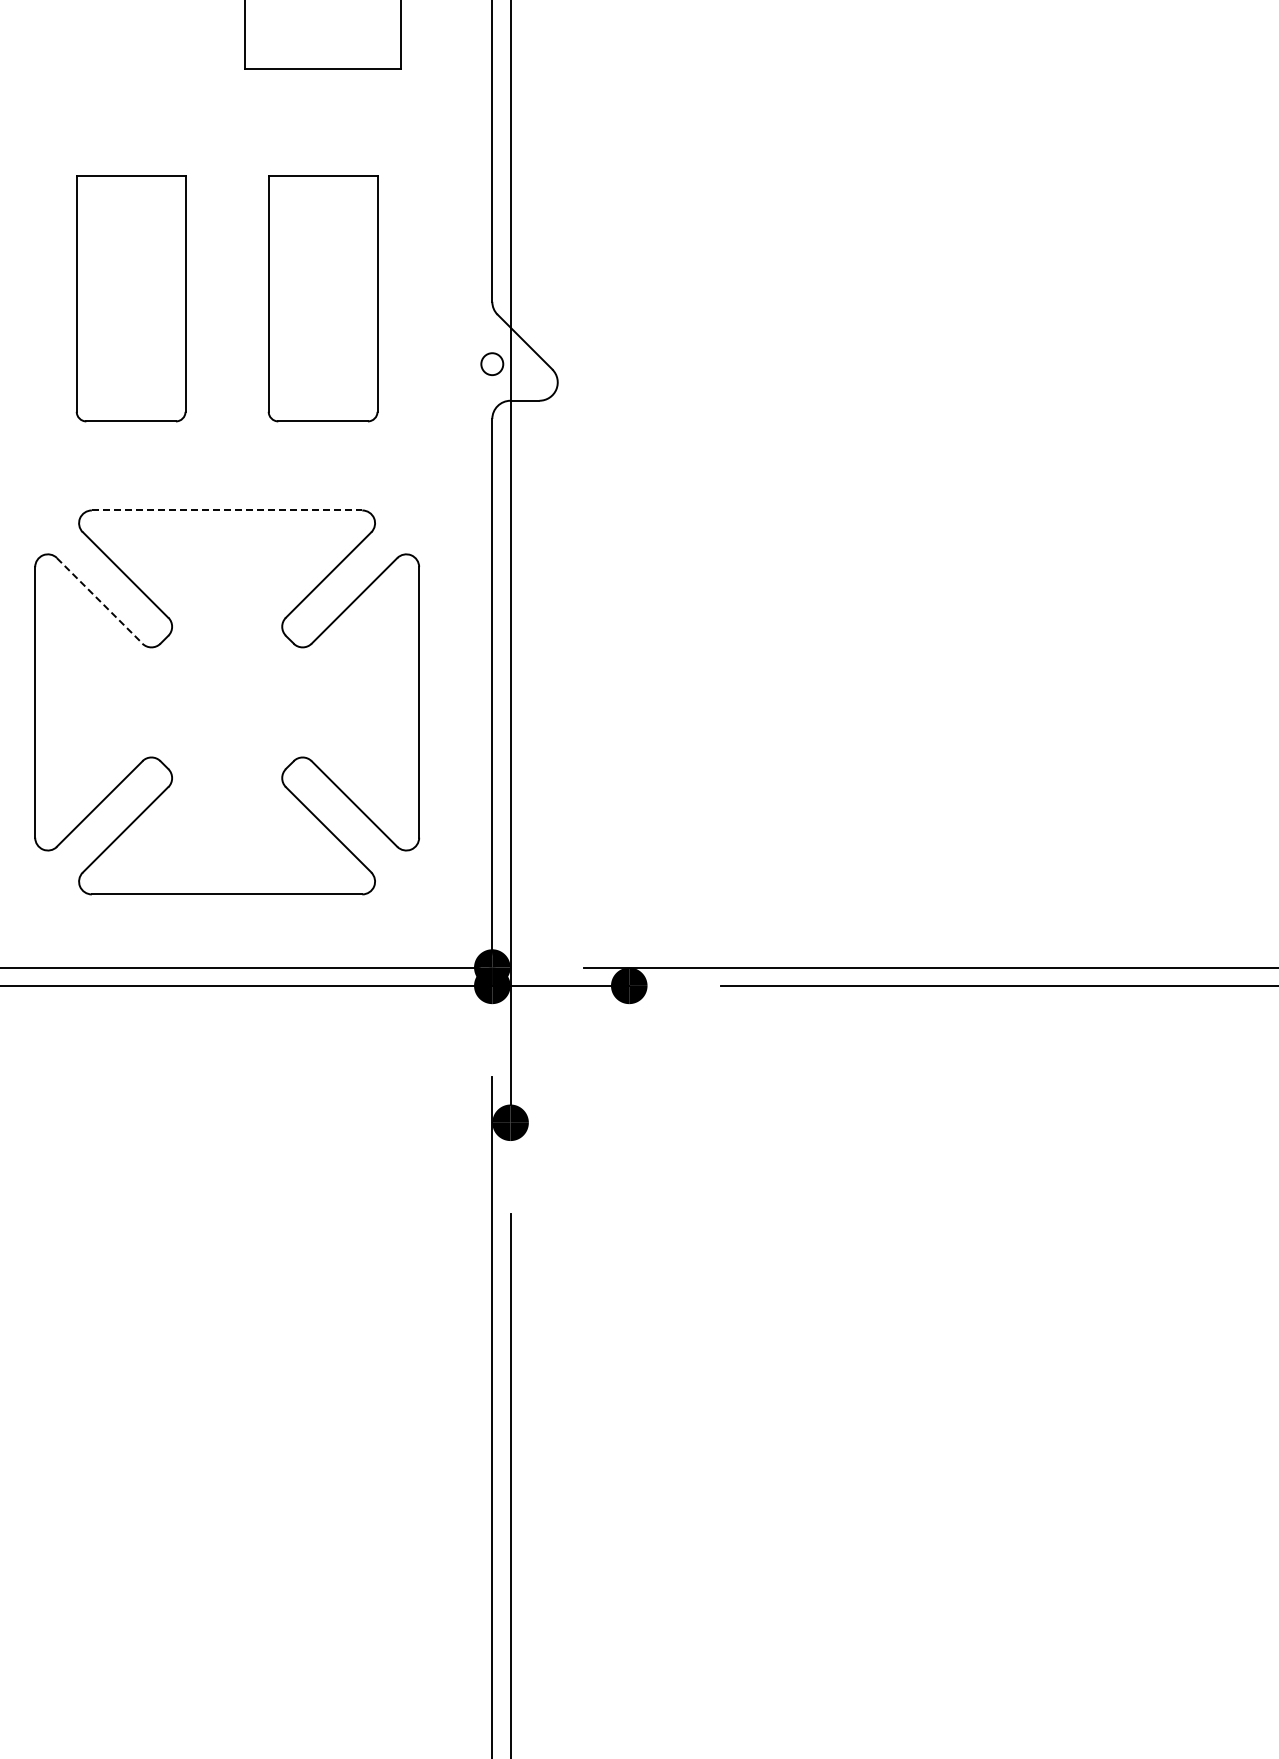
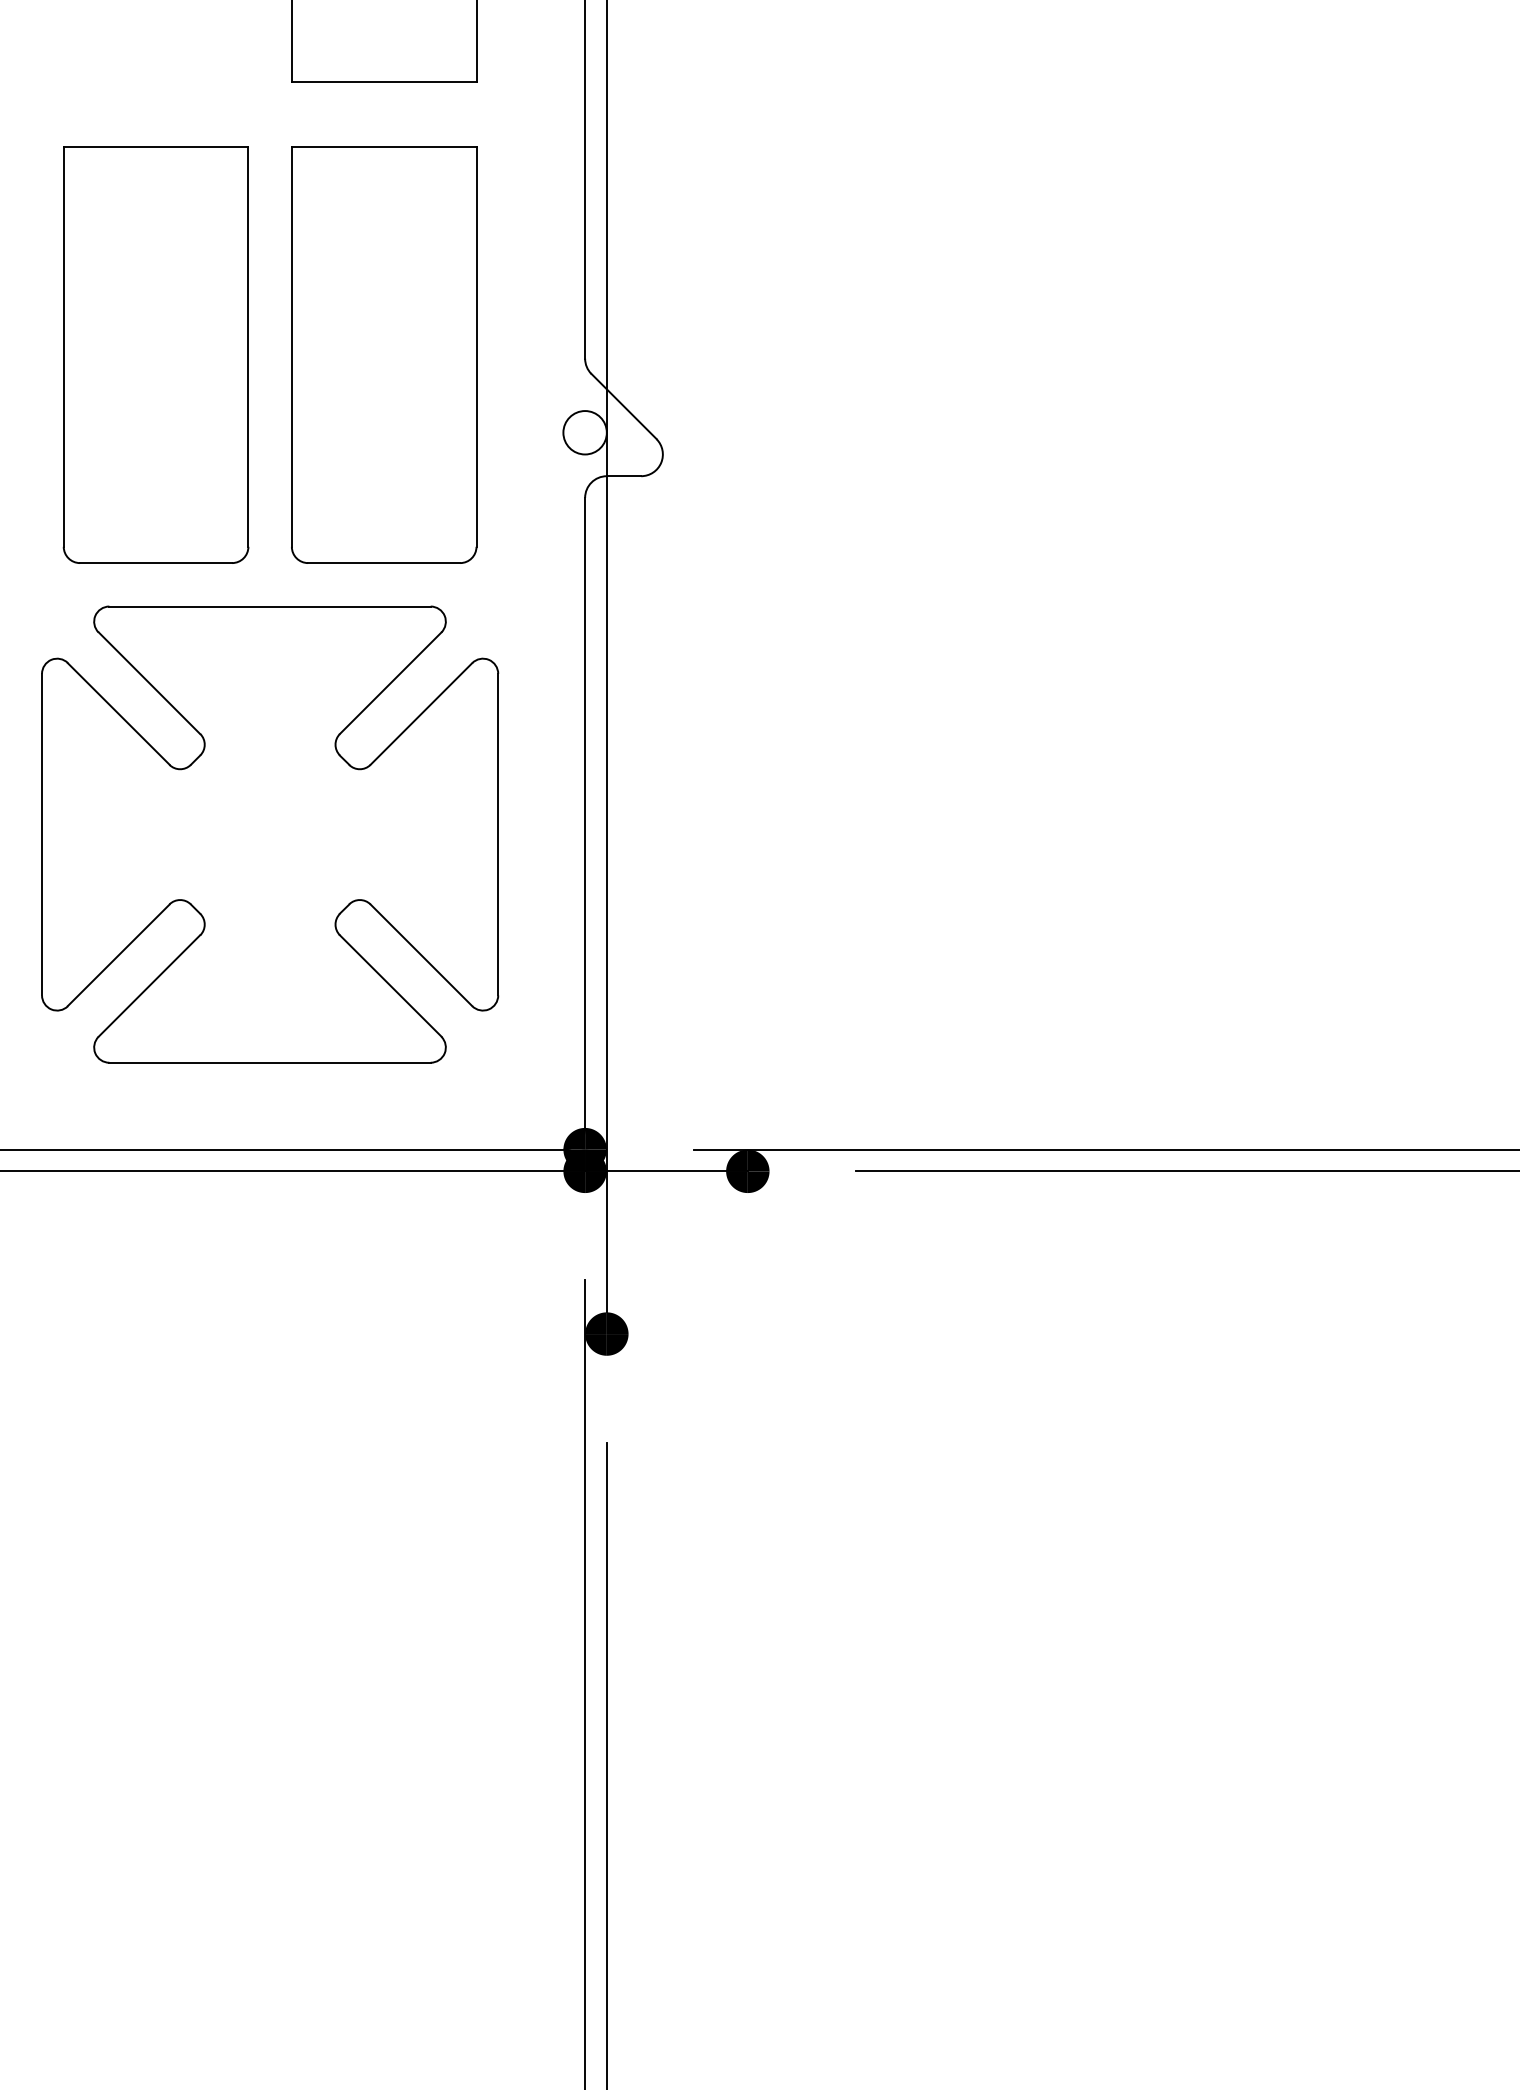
part: (130, 298) -> (155, 354), size x1.43
part: (322, 298) -> (383, 354), size x1.43
circle: (492, 363) -> (585, 431), size x1.67
line: (227, 510) -> (270, 606), dashed -> solid
line: (100, 601) -> (119, 714), dashed -> solid

